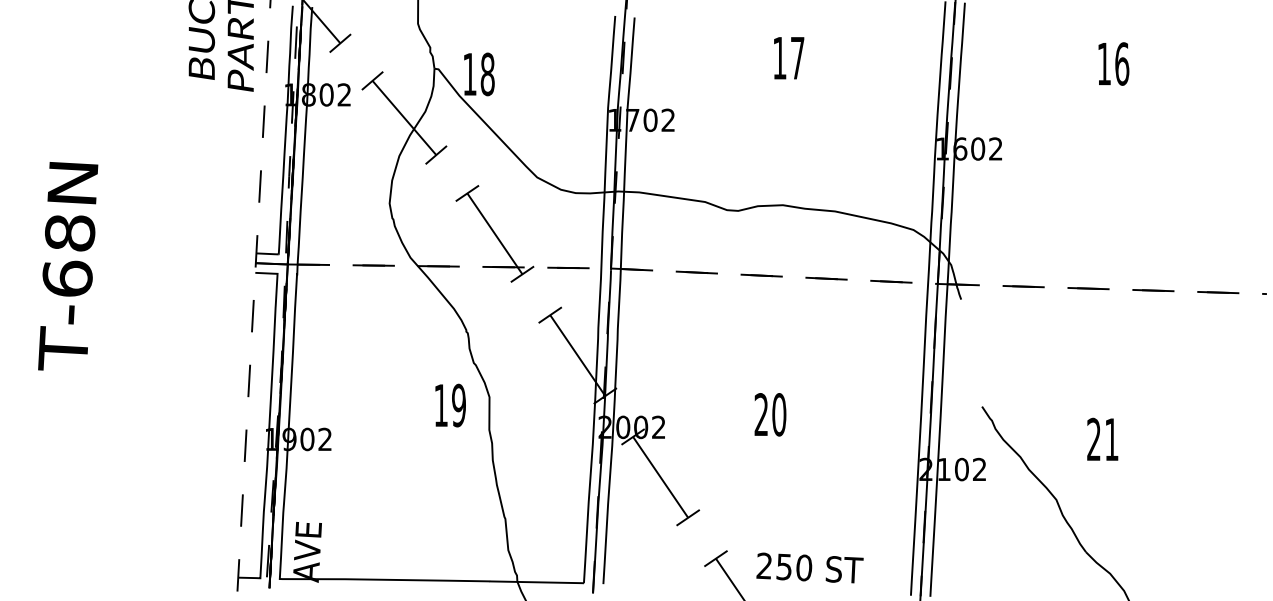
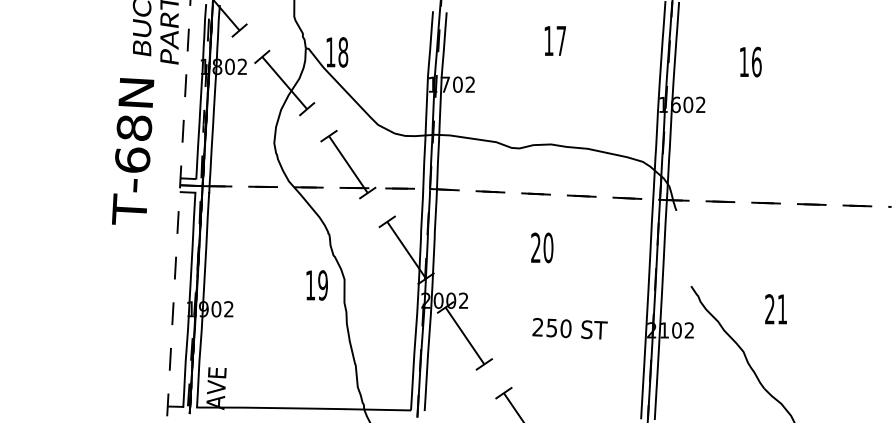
text: (1113, 63) -> (750, 61), moved
text: (68, 266) -> (133, 151), moved
text: (770, 414) -> (542, 247), moved
text: (809, 567) -> (569, 328), moved

